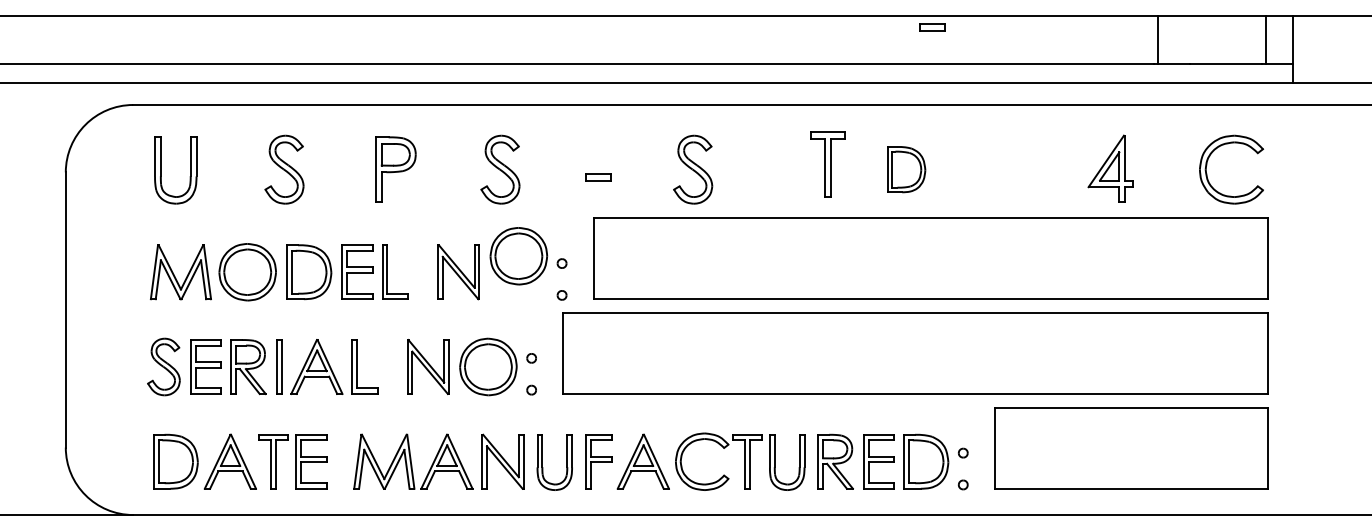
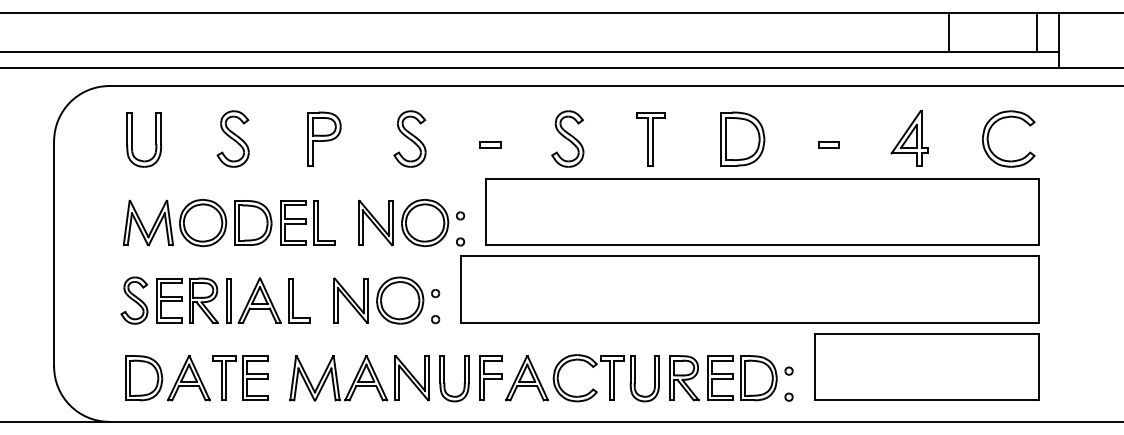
part: (932, 27) -> (829, 145), moved
part: (827, 164) -> (650, 138), moved
part: (906, 169) -> (742, 138), size x1.43
part: (518, 256) -> (424, 223), moved

